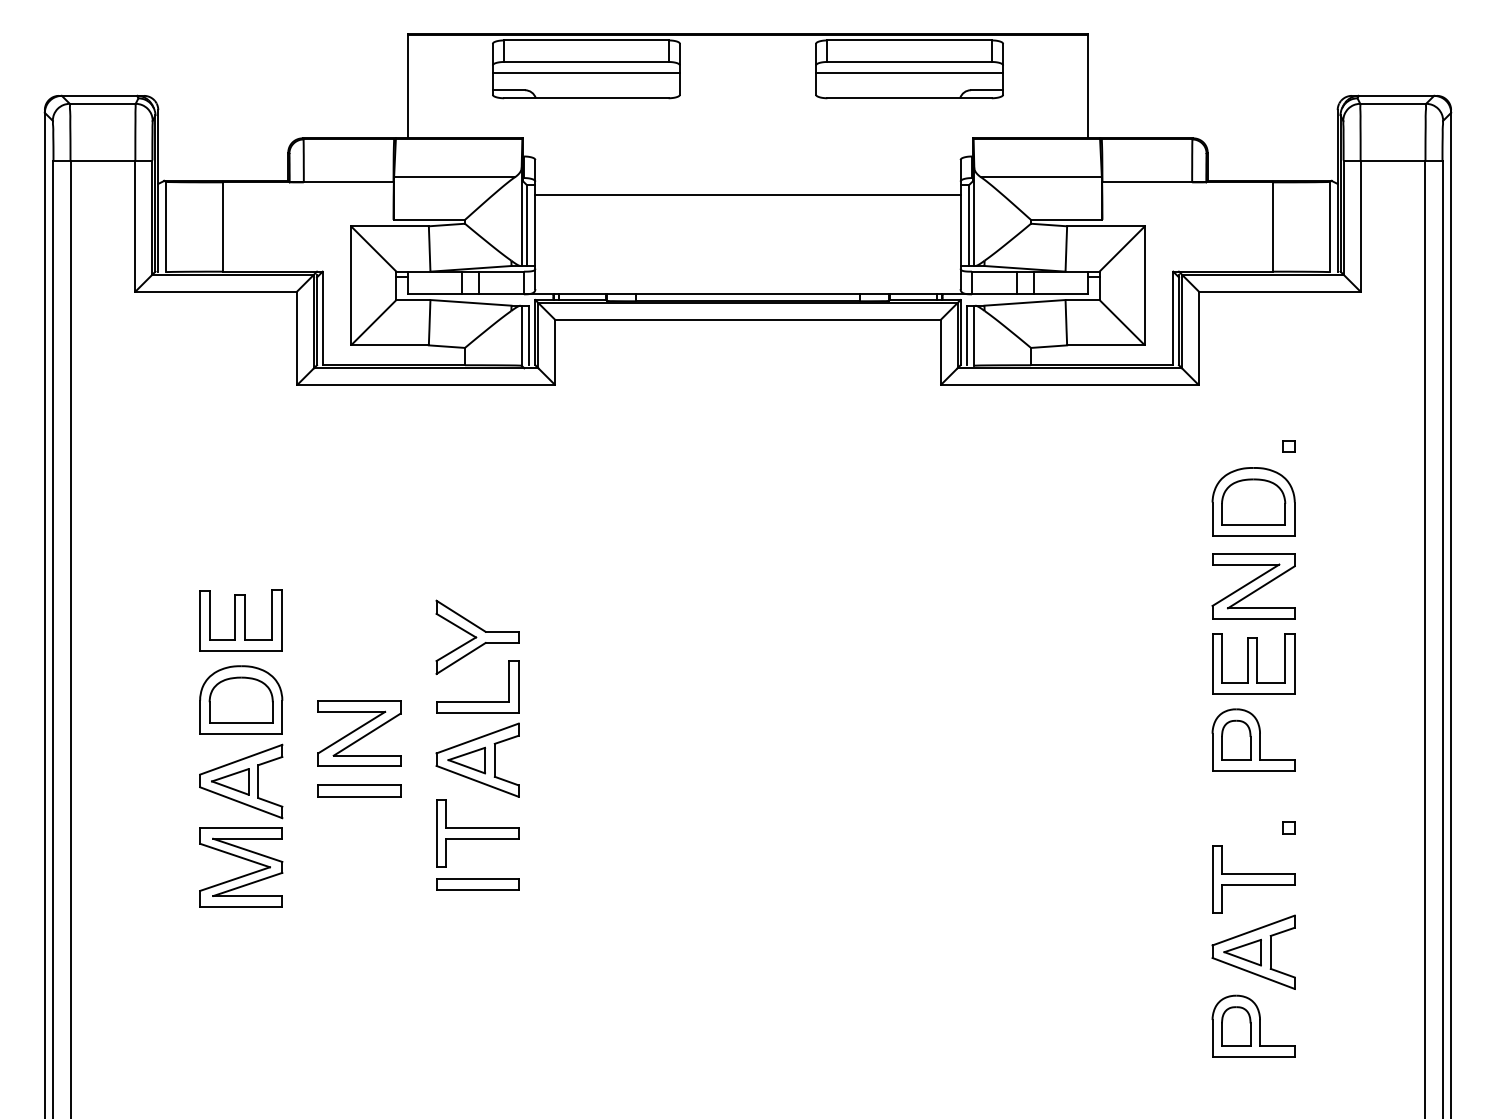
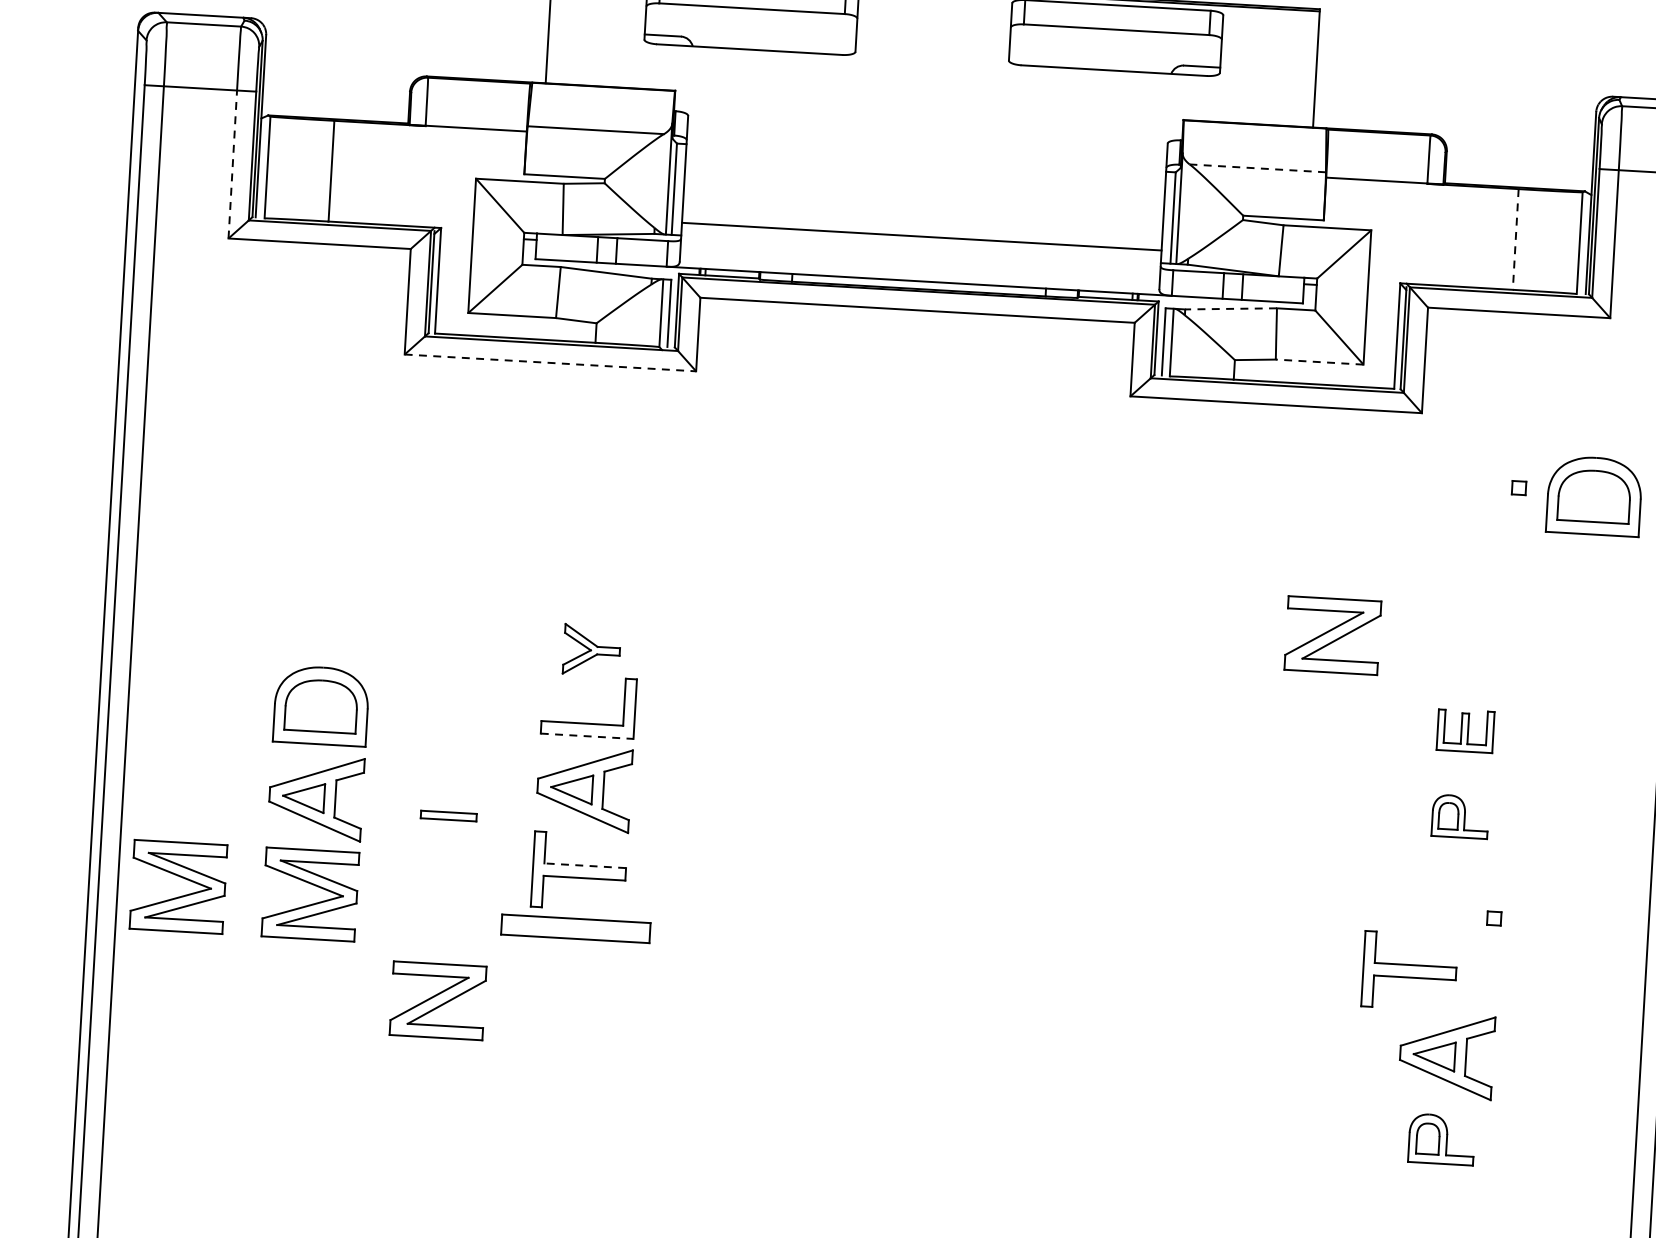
line: (585, 73) -> (750, 21), removed
line: (909, 73) -> (1115, 42), removed
line: (1040, 177) -> (1256, 168), solid -> dashed
line: (747, 194) -> (921, 236), moved
line: (135, 226) -> (232, 164), solid -> dashed
line: (1273, 227) -> (1516, 240), solid -> dashed
line: (1024, 302) -> (1230, 308), solid -> dashed
line: (1106, 345) -> (1320, 362), solid -> dashed
line: (426, 385) -> (550, 363), solid -> dashed
part: (1253, 501) -> (1594, 495), moved
part: (1253, 586) -> (1332, 635), moved
part: (240, 620) -> (325, 616), removed
part: (477, 636) -> (591, 649), size x0.6
part: (1253, 663) -> (1465, 730), size x0.6
line: (478, 713) -> (588, 736), solid -> dashed
part: (359, 733) -> (438, 1000), moved
part: (1253, 739) -> (1460, 816), size x0.6
part: (359, 790) -> (448, 815), size x0.6
line: (482, 827) -> (585, 865), solid -> dashed
part: (128, 874) -> (182, 895), added
part: (1253, 879) -> (1409, 971), moved
part: (477, 884) -> (575, 929), size x1.6
part: (1253, 1025) -> (1441, 1138), size x0.7

